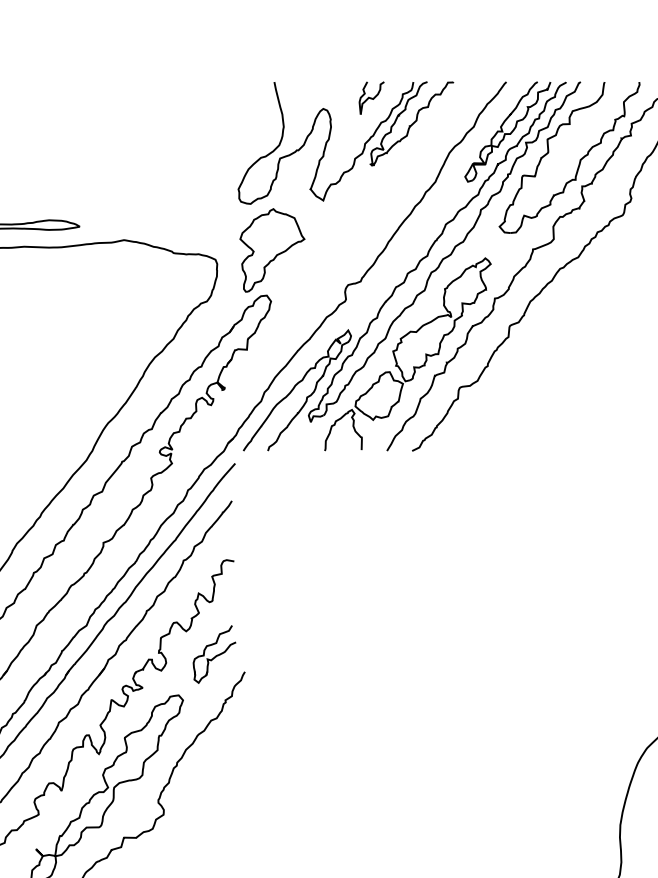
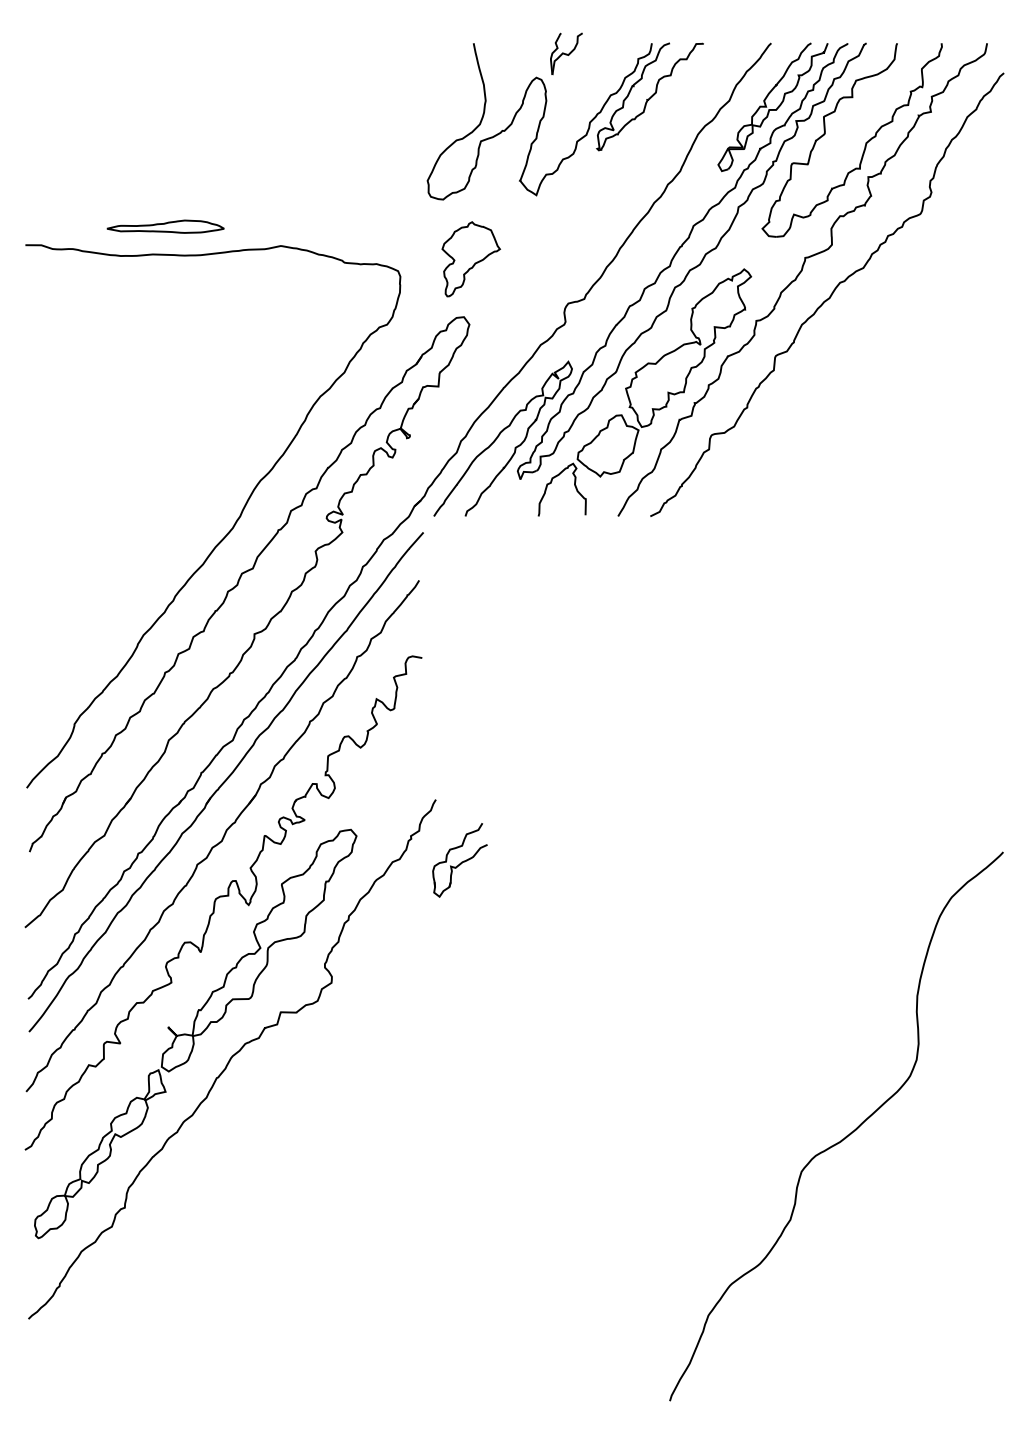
part: (371, 97) -> (566, 53), moved
part: (272, 250) -> (471, 259), size x0.7
part: (214, 654) -> (459, 860), moved

